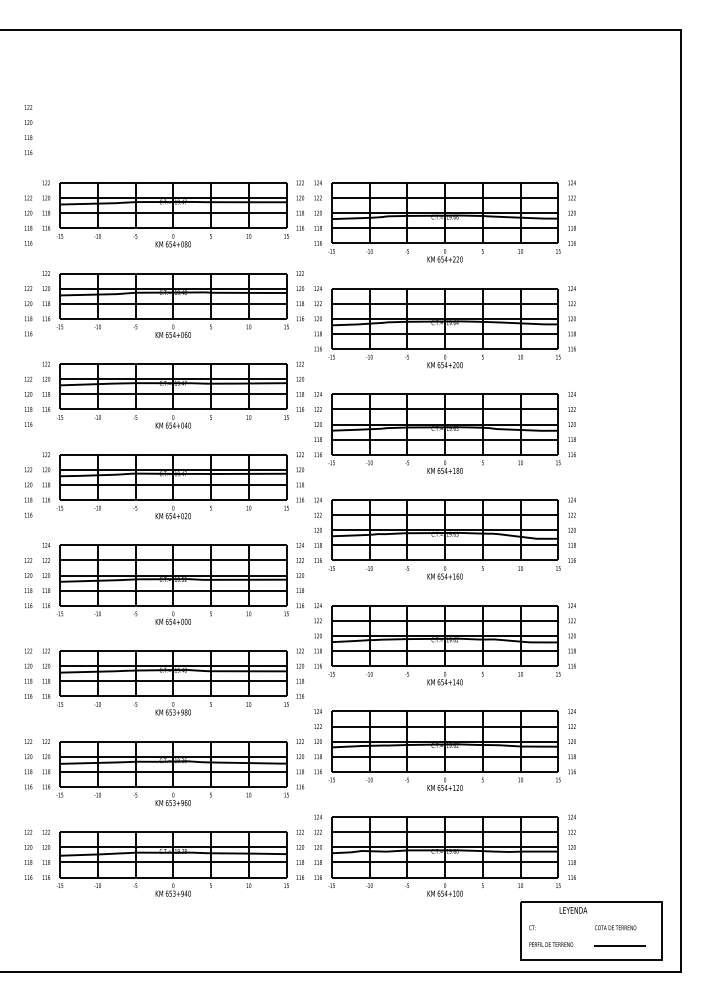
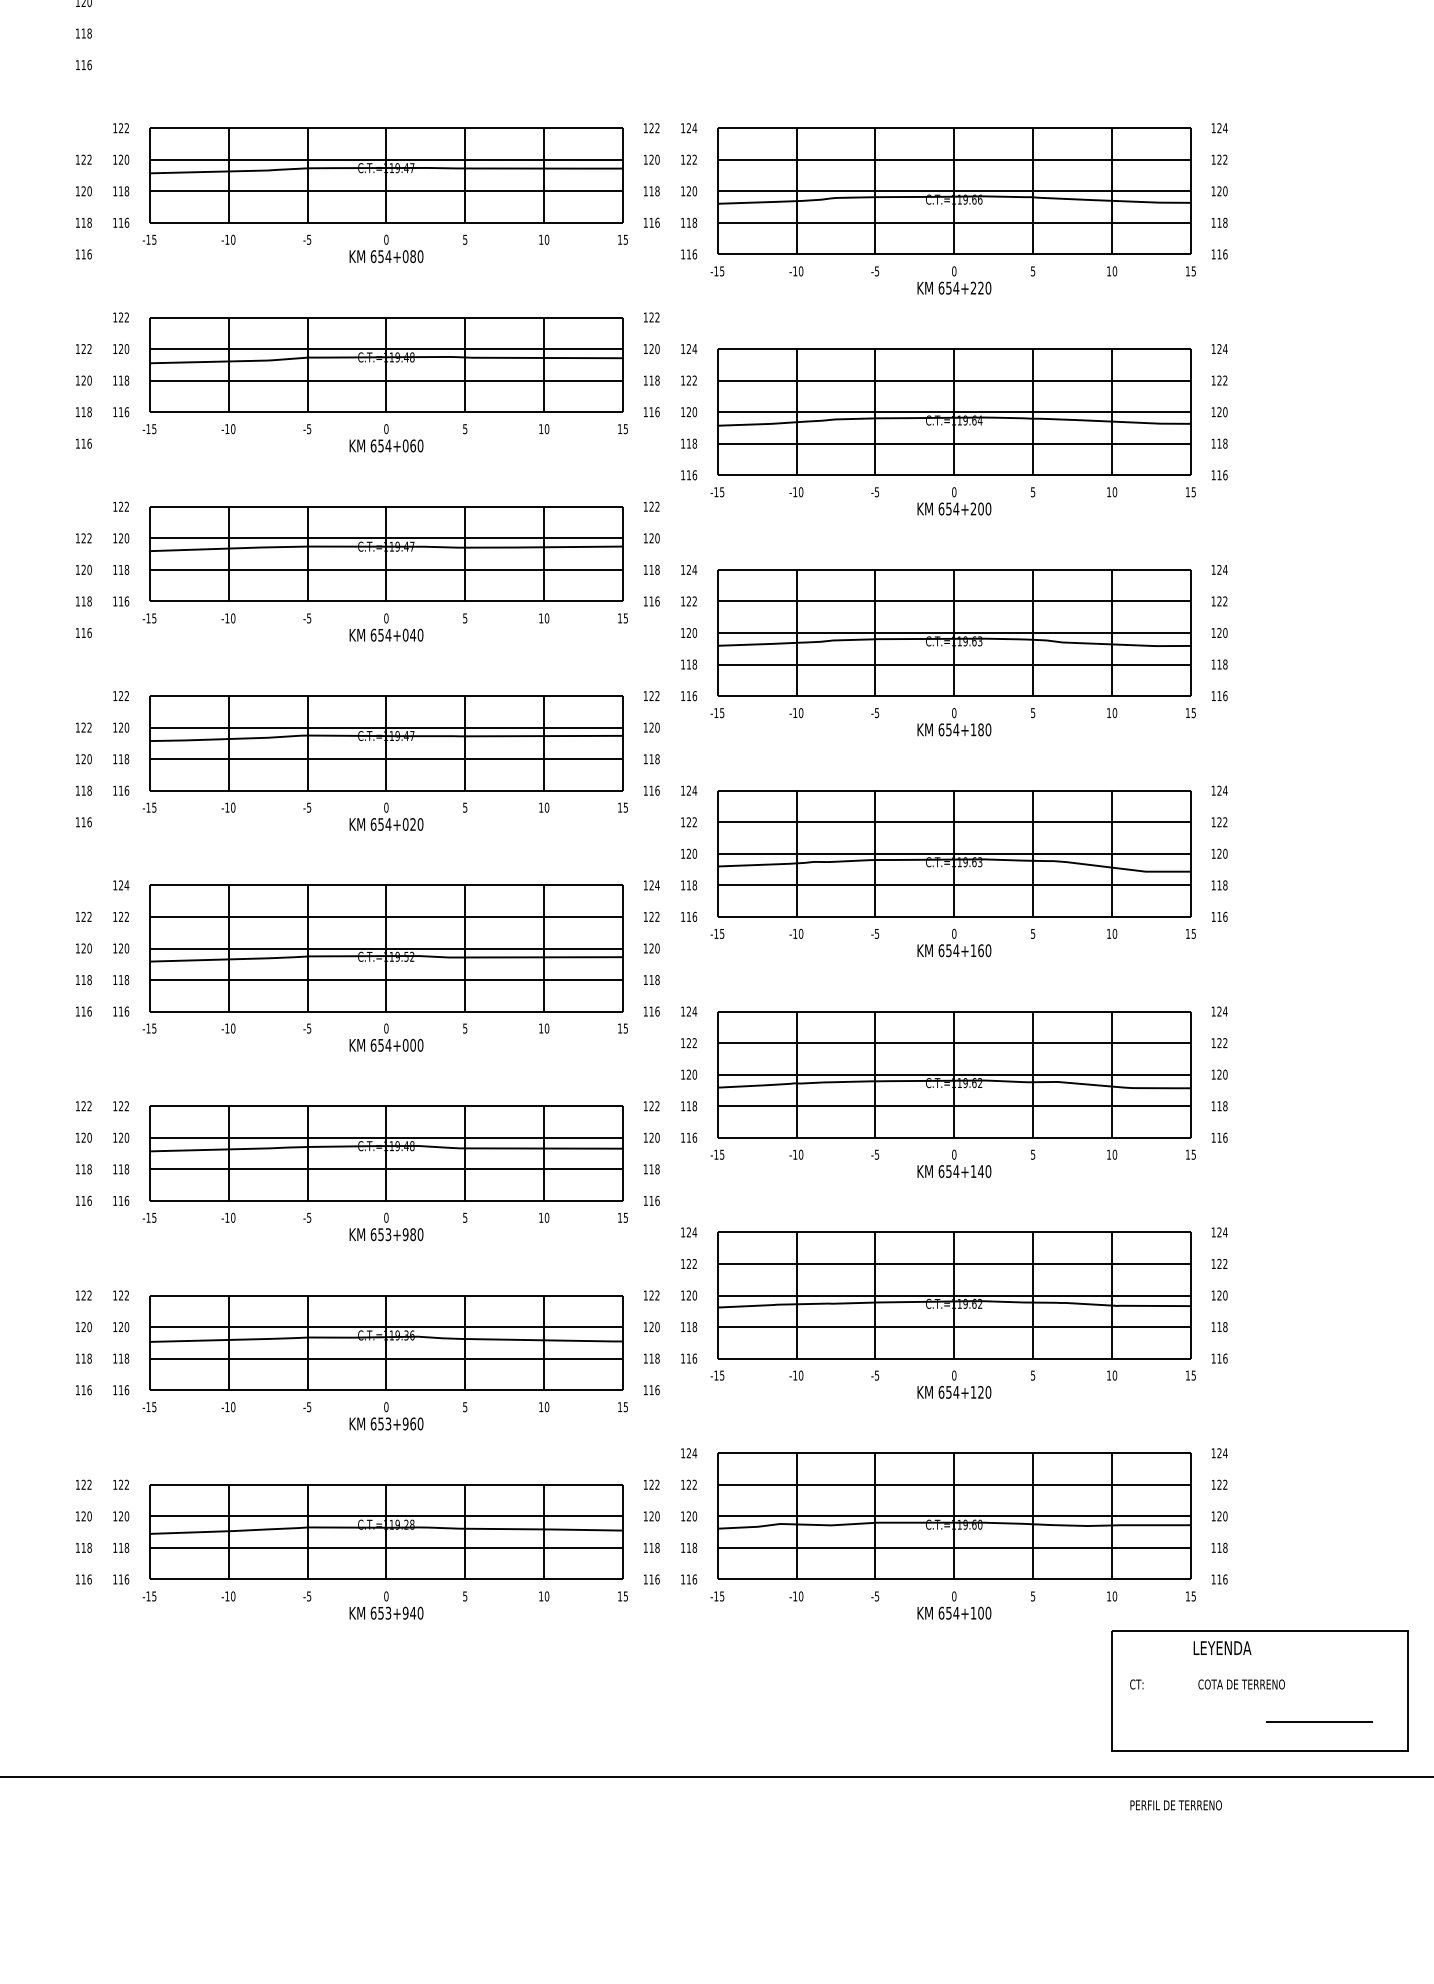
text: (615, 927) -> (1241, 1683), moved
text: (551, 944) -> (1176, 1805), moved

